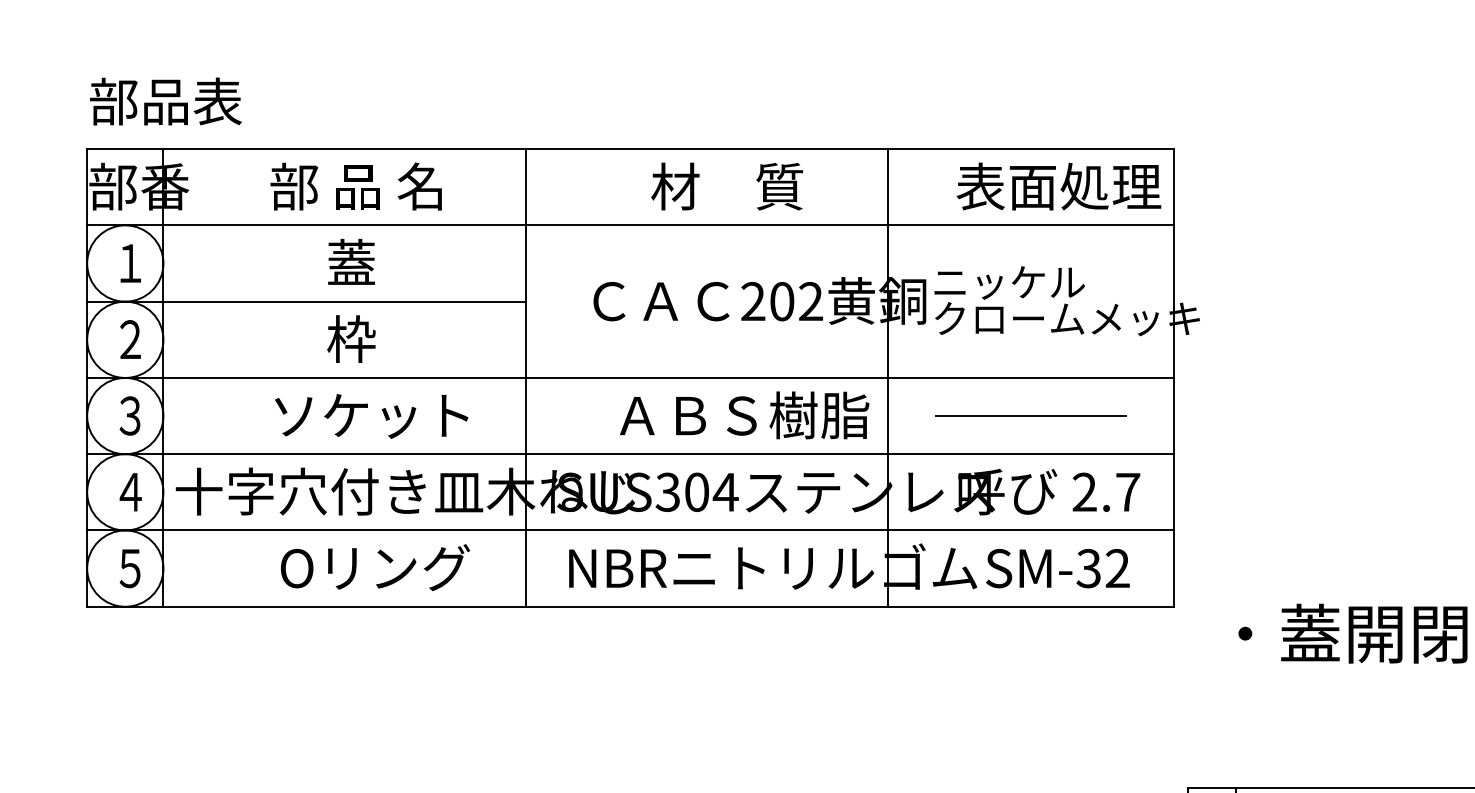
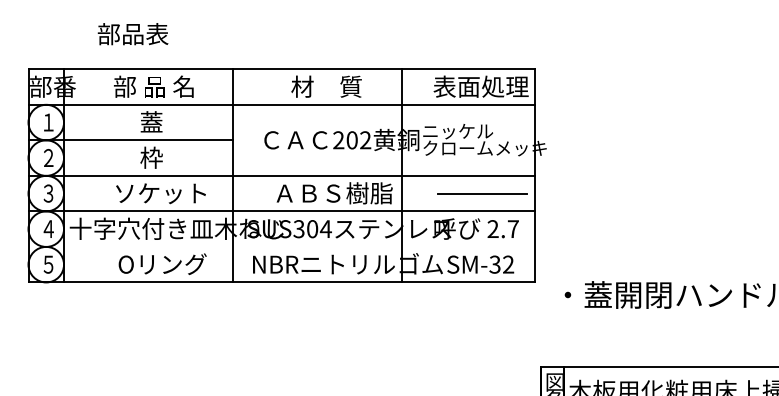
text: (164, 102) -> (132, 34), moved
line: (1031, 415) -> (482, 193), moved
line: (630, 529) -> (281, 246), removed

